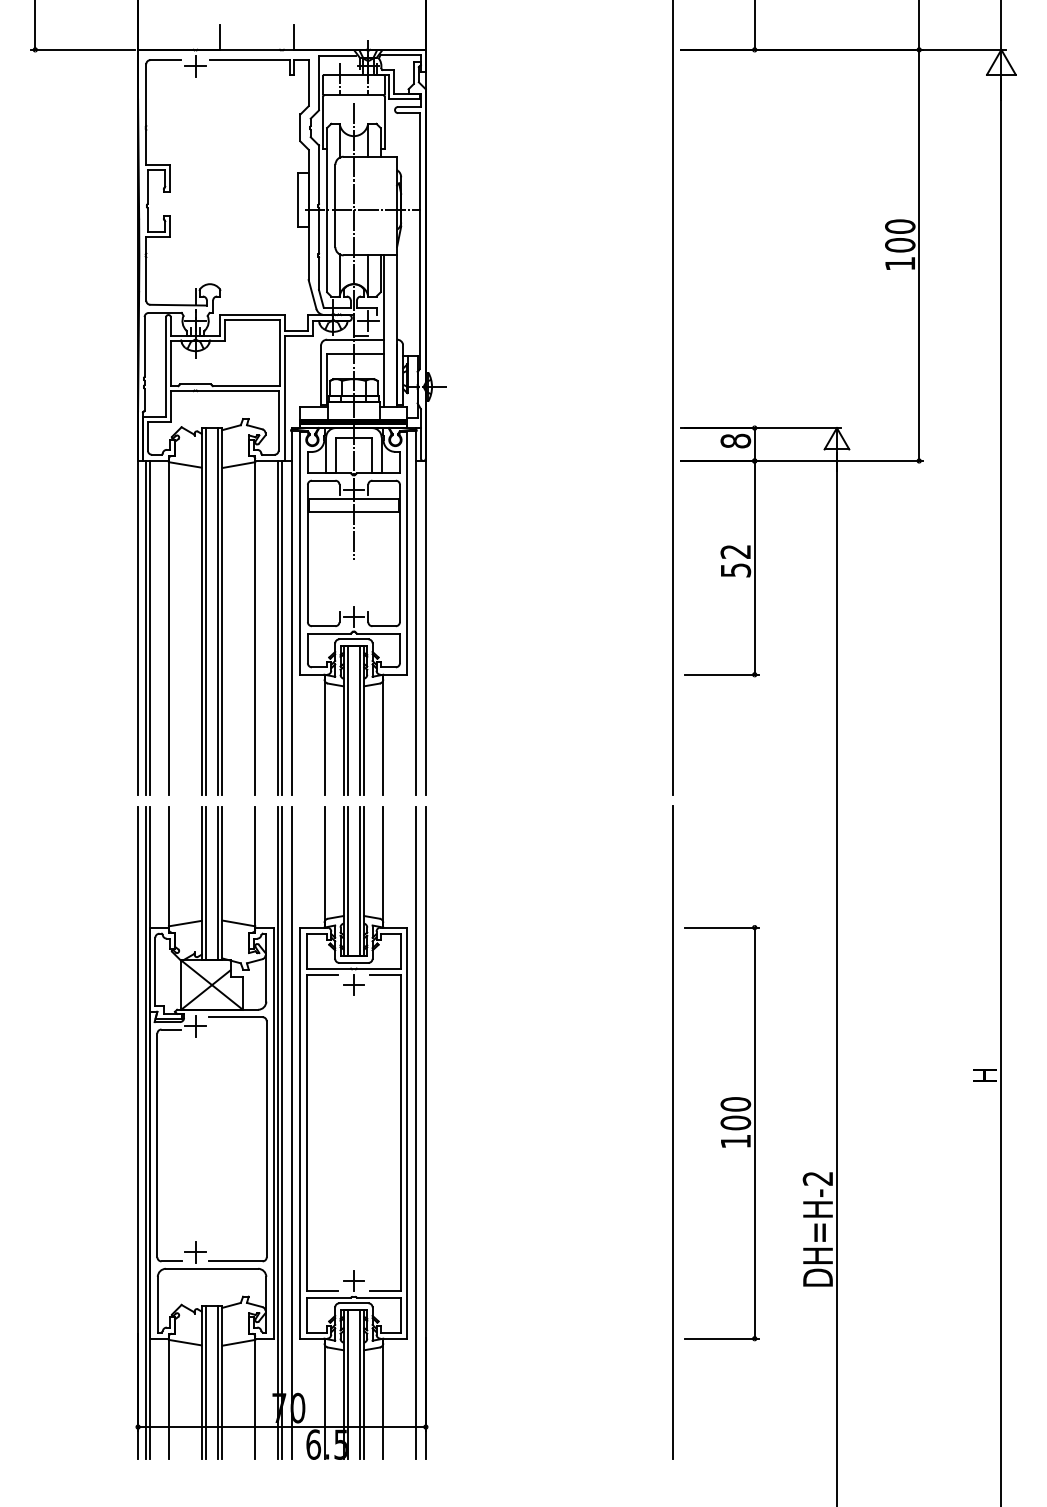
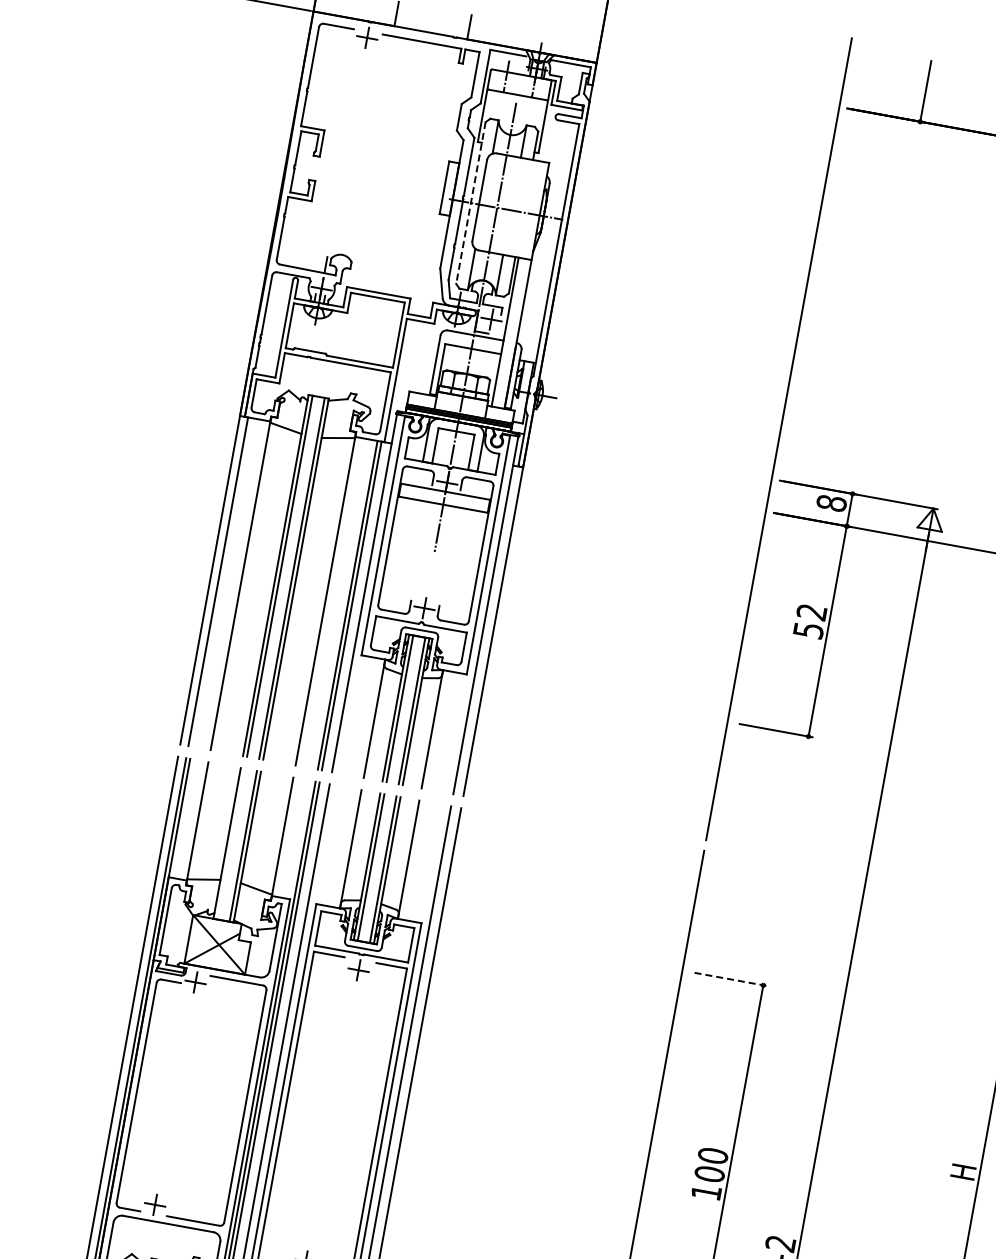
line: (327, 210) -> (471, 203), solid -> dashed
line: (150, 627) -> (222, 582), removed
line: (205, 883) -> (230, 843), removed
line: (721, 927) -> (730, 979), solid -> dashed

